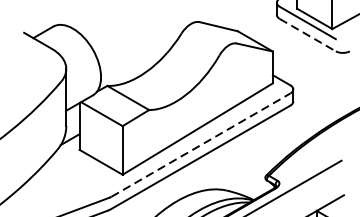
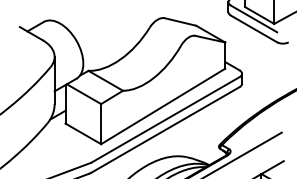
line: (307, 34) -> (253, 28), dashed -> solid
line: (201, 144) -> (166, 119), dashed -> solid

